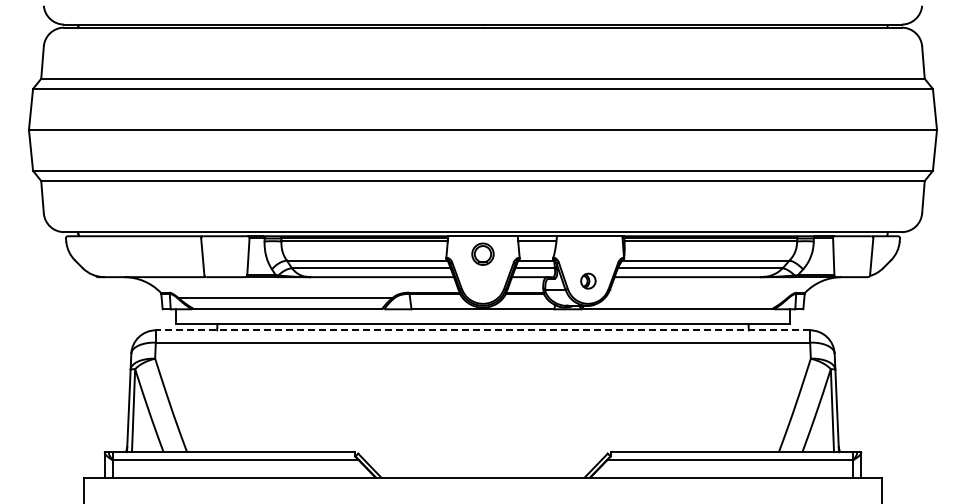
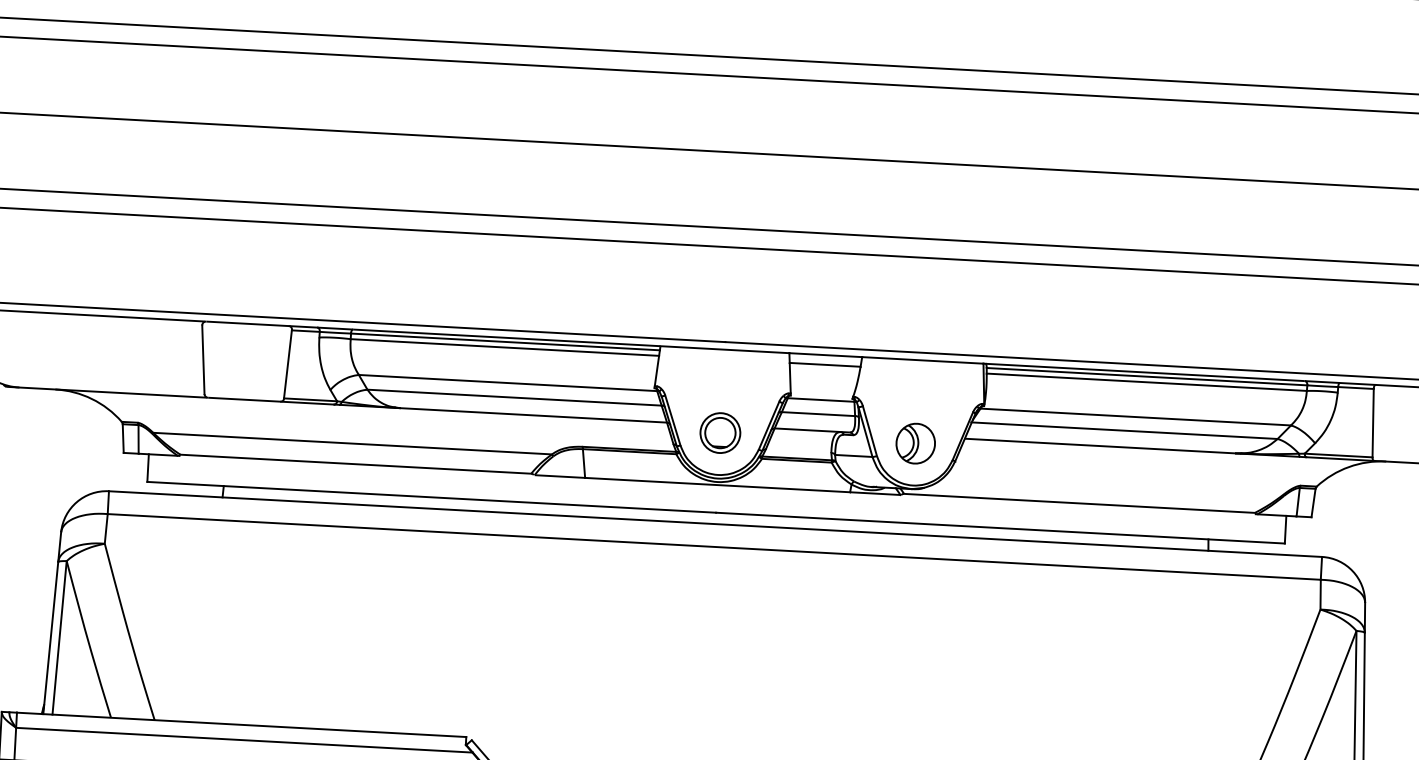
part: (482, 253) -> (719, 431), moved
part: (588, 280) -> (916, 442), size x1.43
line: (482, 330) -> (714, 524), dashed -> solid

